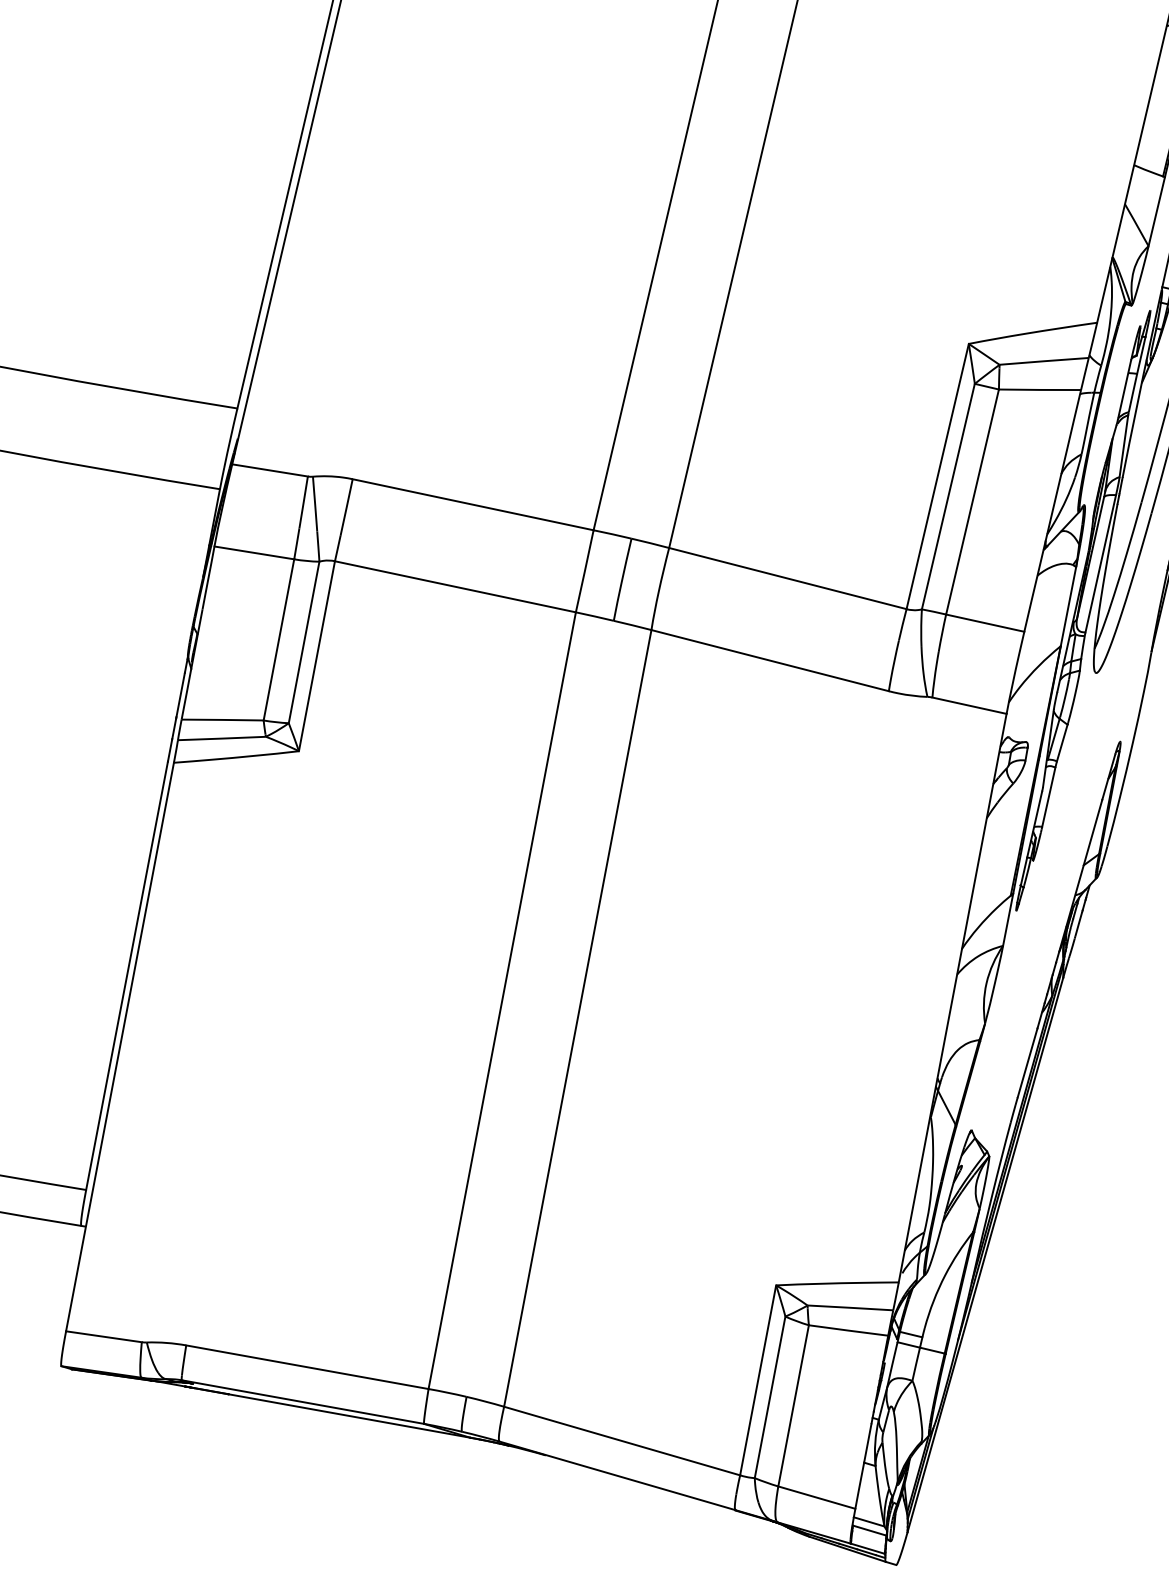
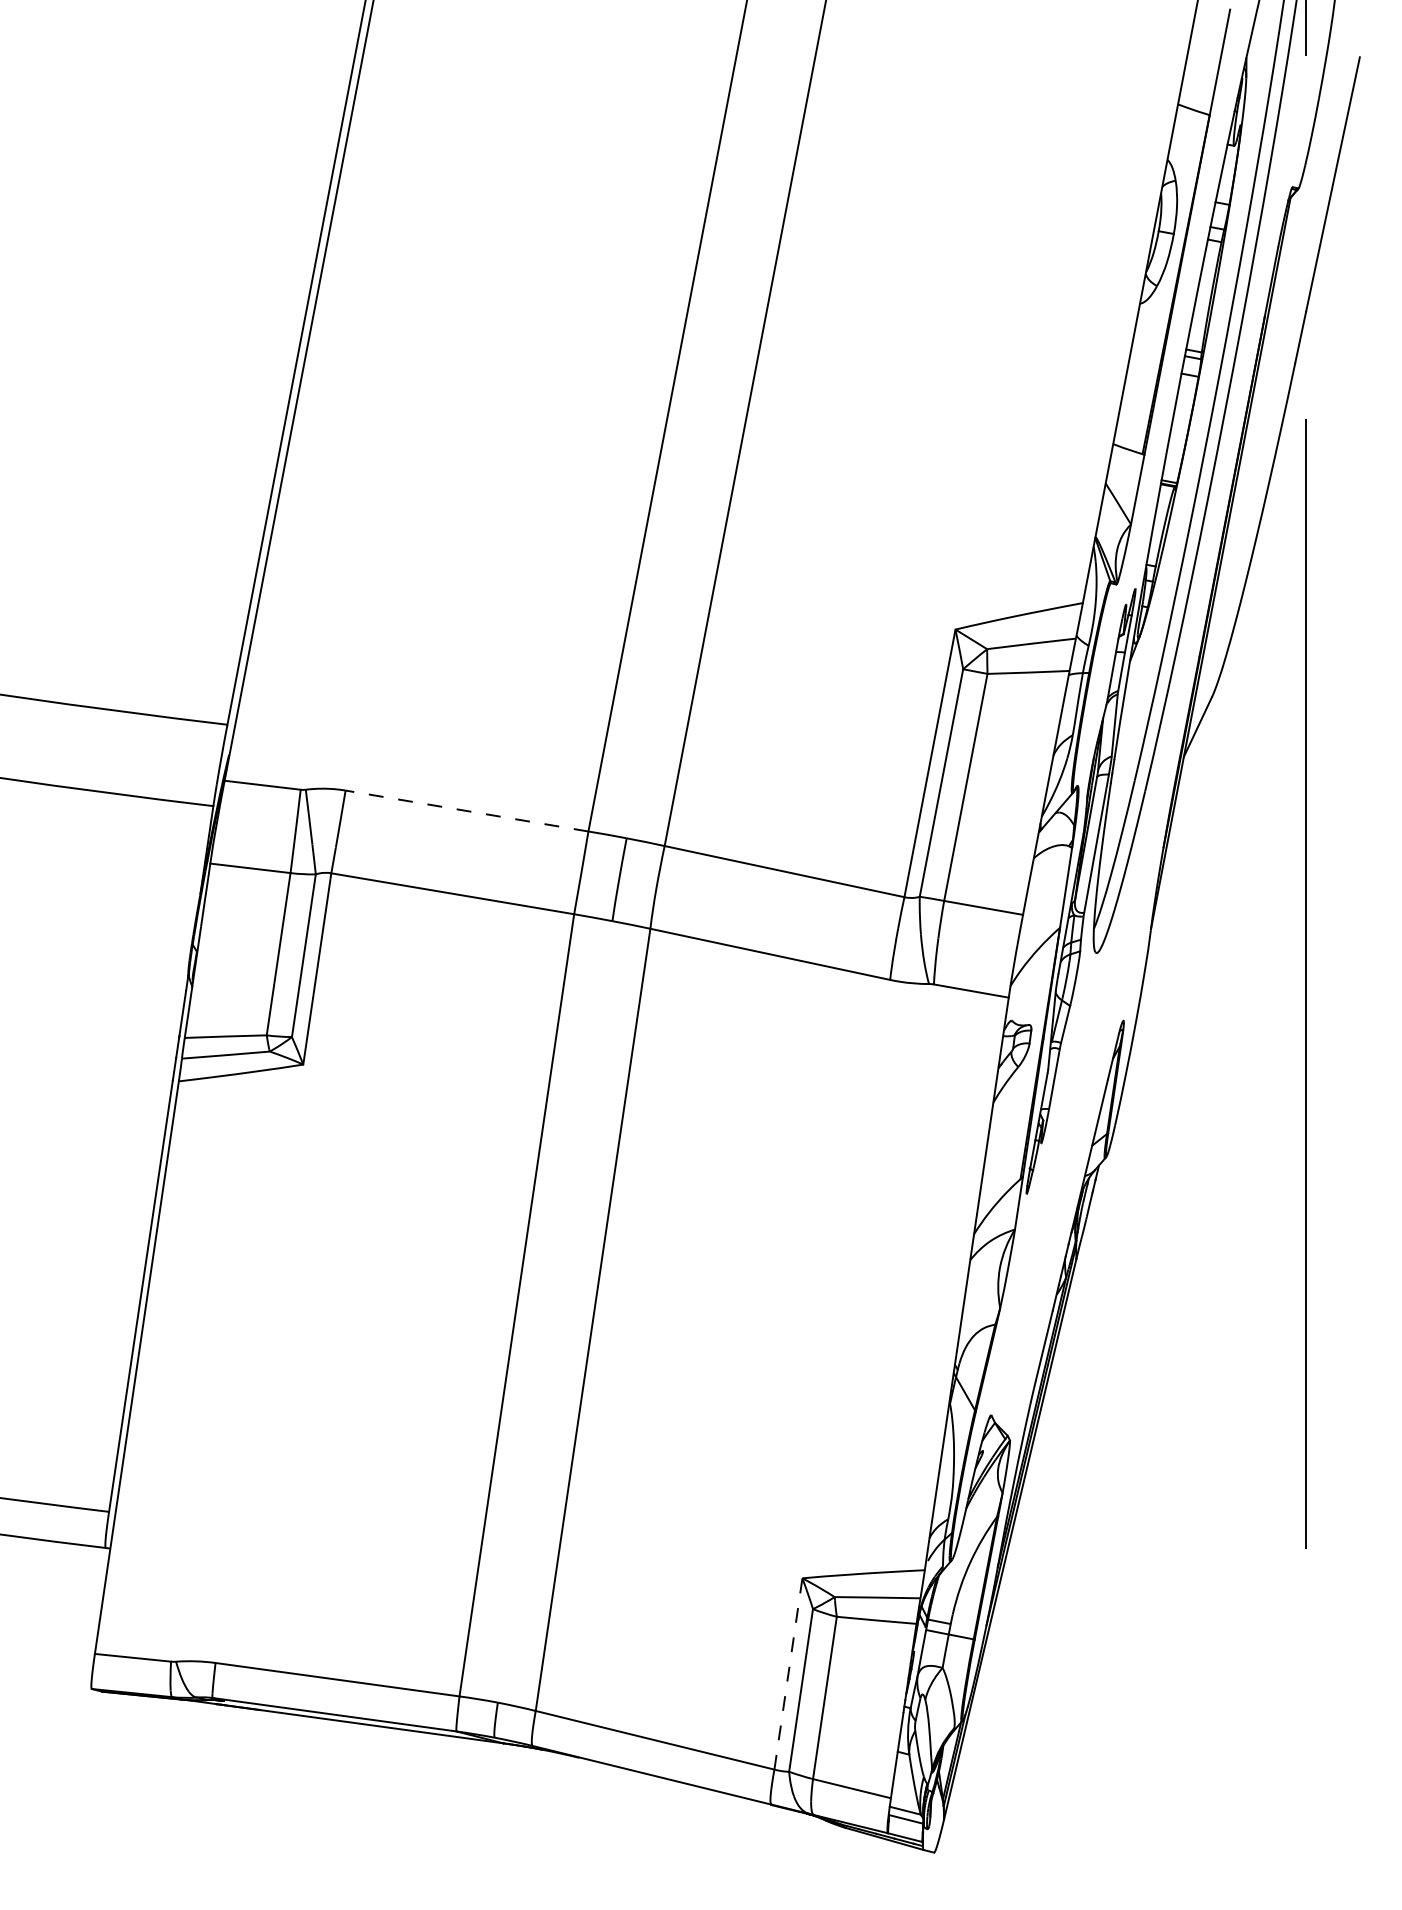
line: (472, 504) -> (466, 810), solid -> dashed
line: (758, 1379) -> (788, 1673), solid -> dashed

